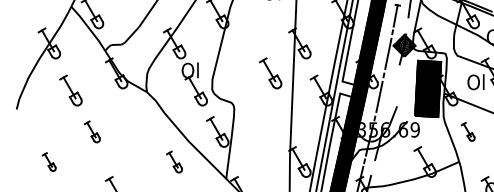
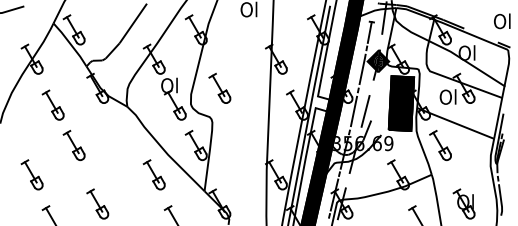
part: (270, 72) -> (219, 87), moved
line: (391, 97) -> (365, 111), added
part: (91, 131) -> (73, 145), size x1.43
part: (468, 131) -> (440, 145), size x1.67
part: (48, 161) -> (31, 174), size x1.67
part: (173, 161) -> (153, 174), size x1.43

